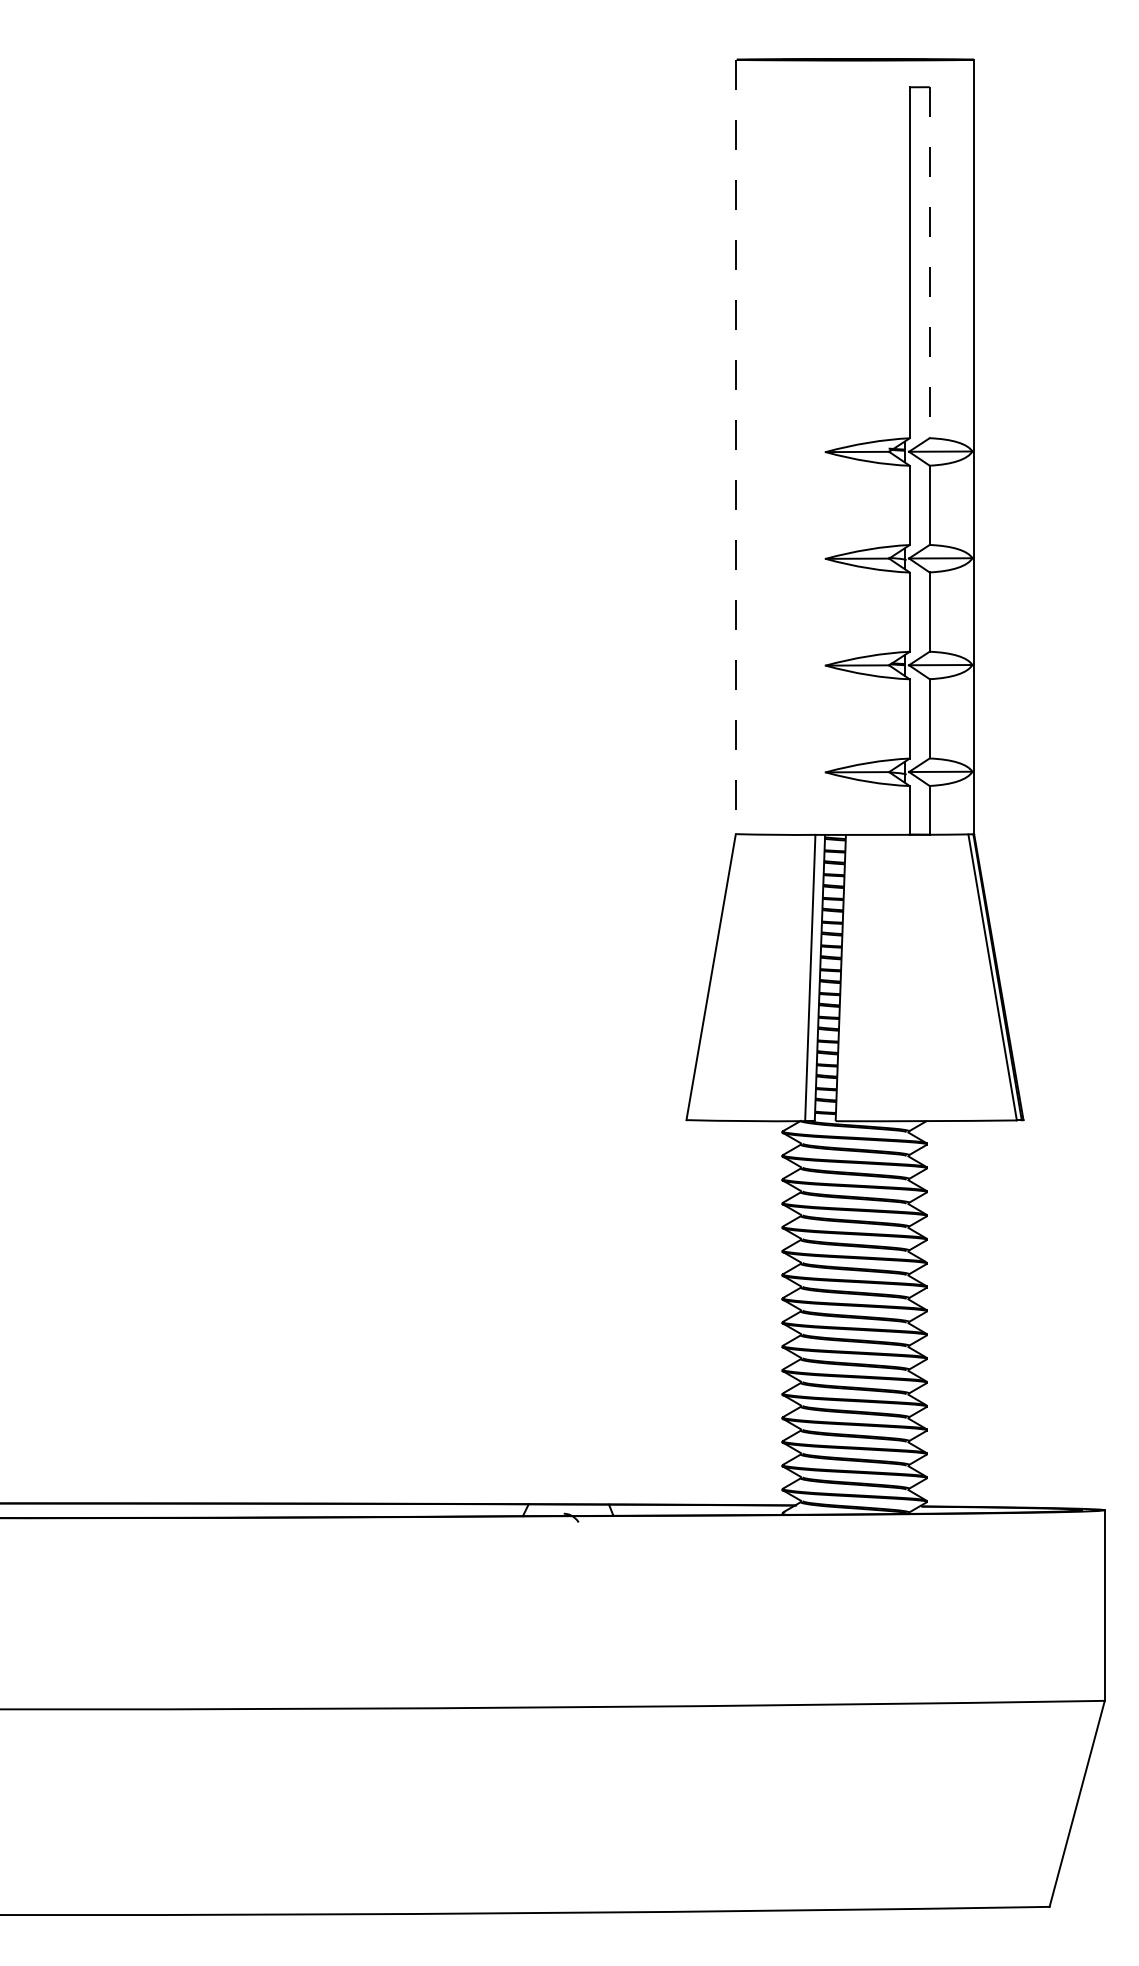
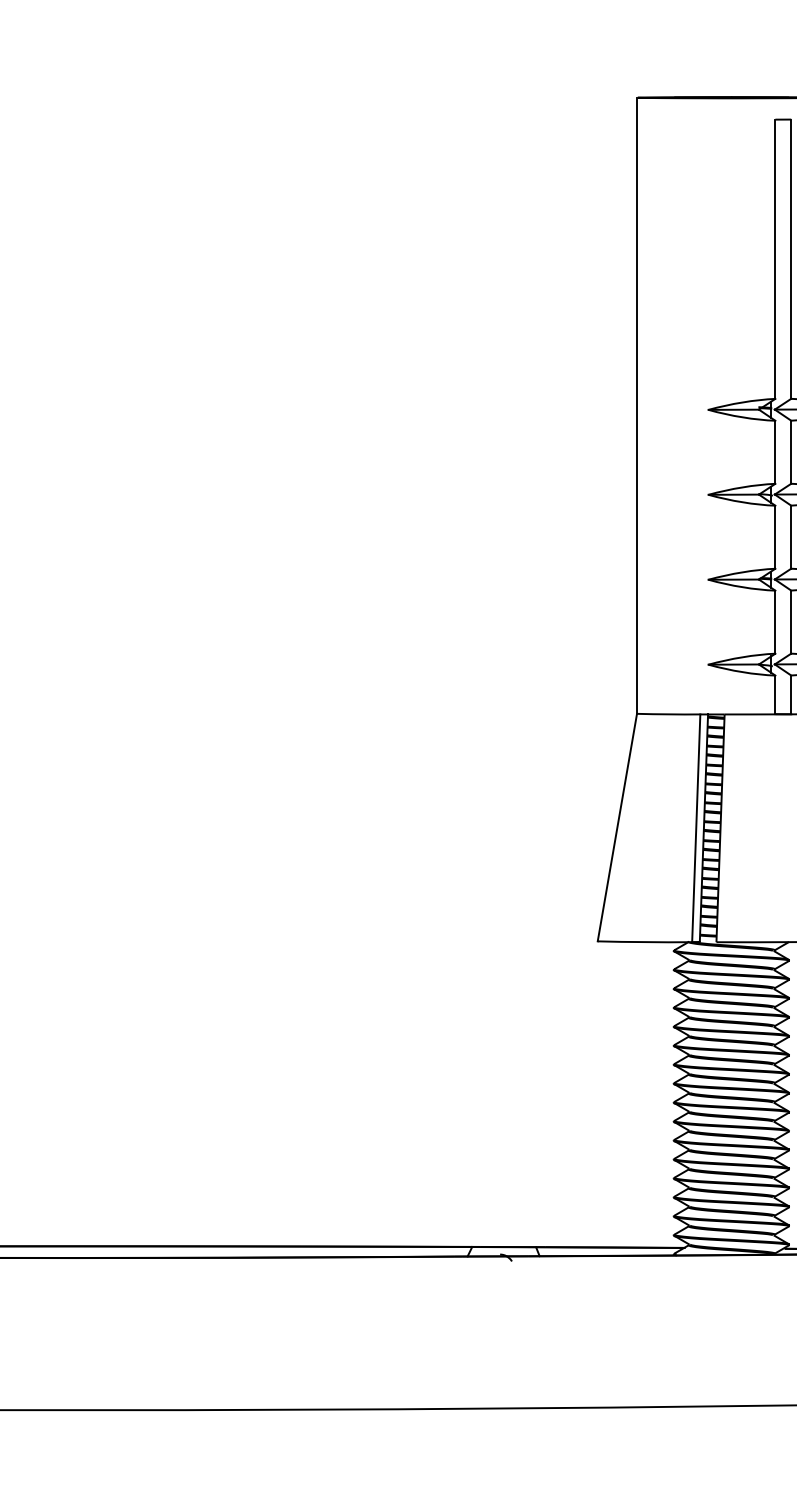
line: (929, 262) -> (791, 259), dashed -> solid
line: (735, 447) -> (636, 406), dashed -> solid

